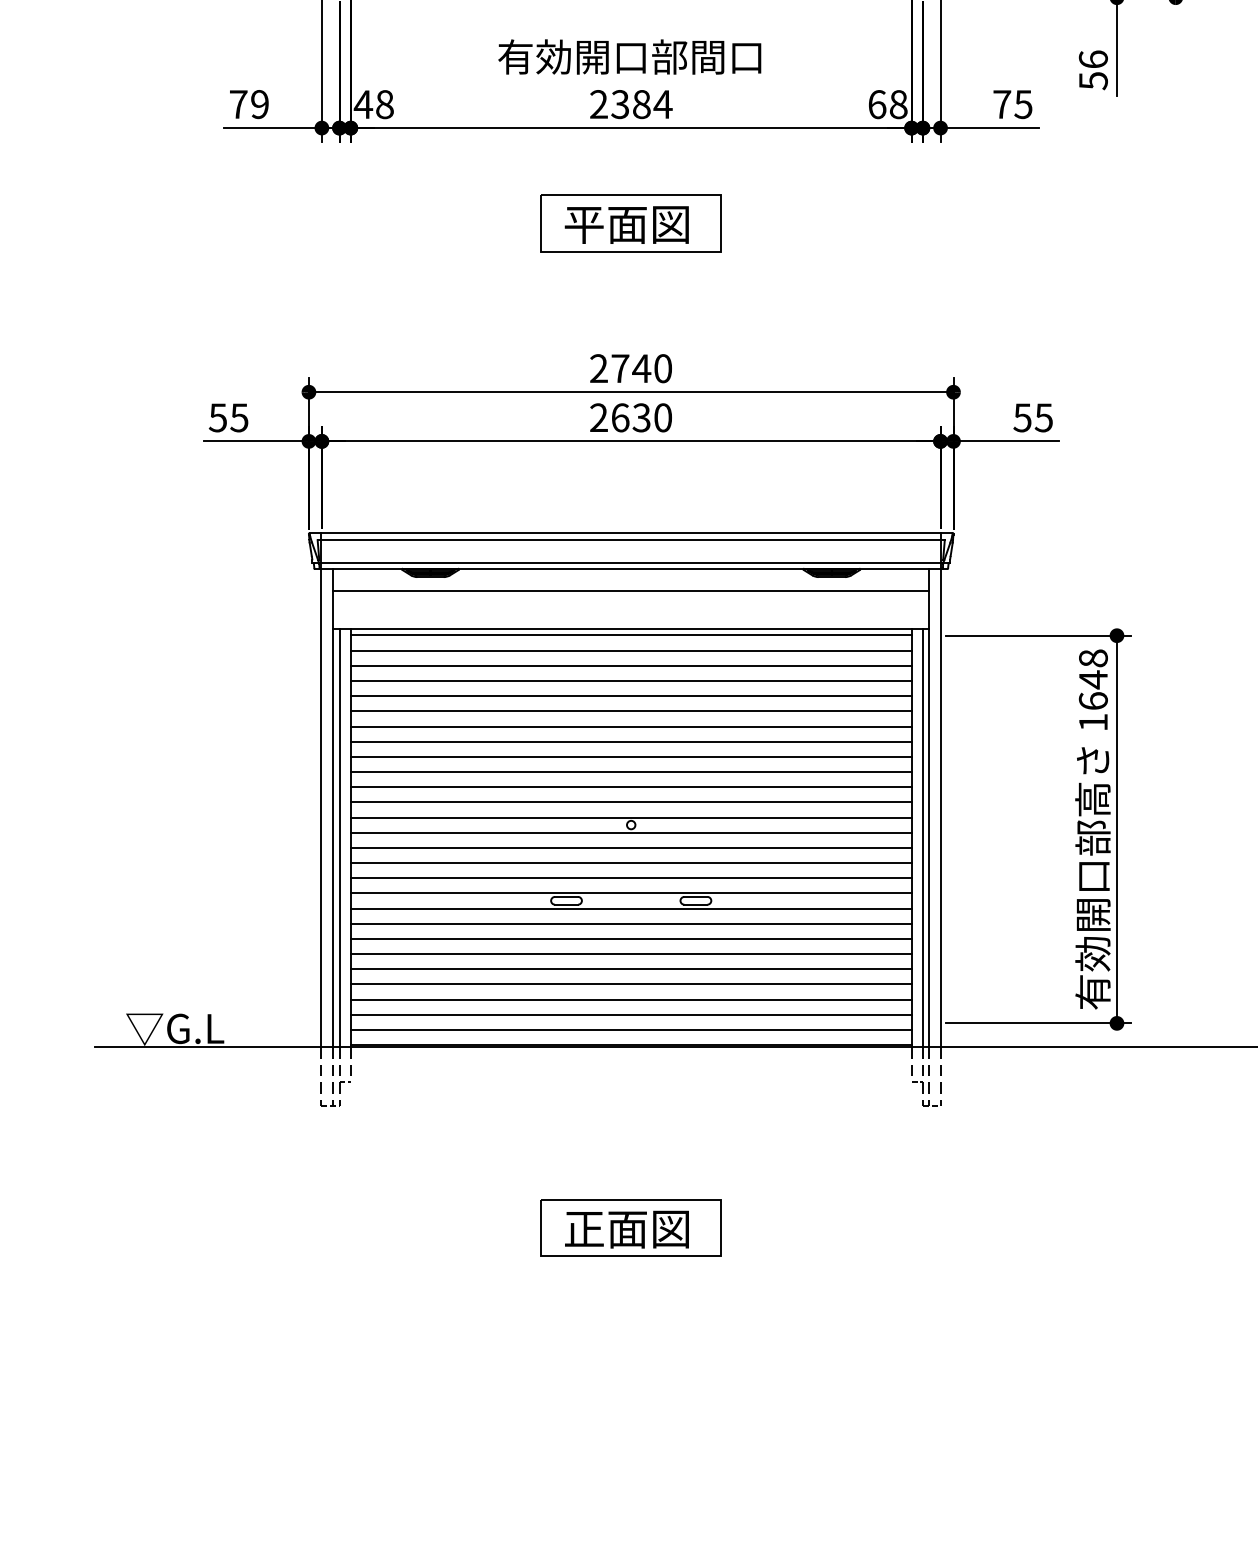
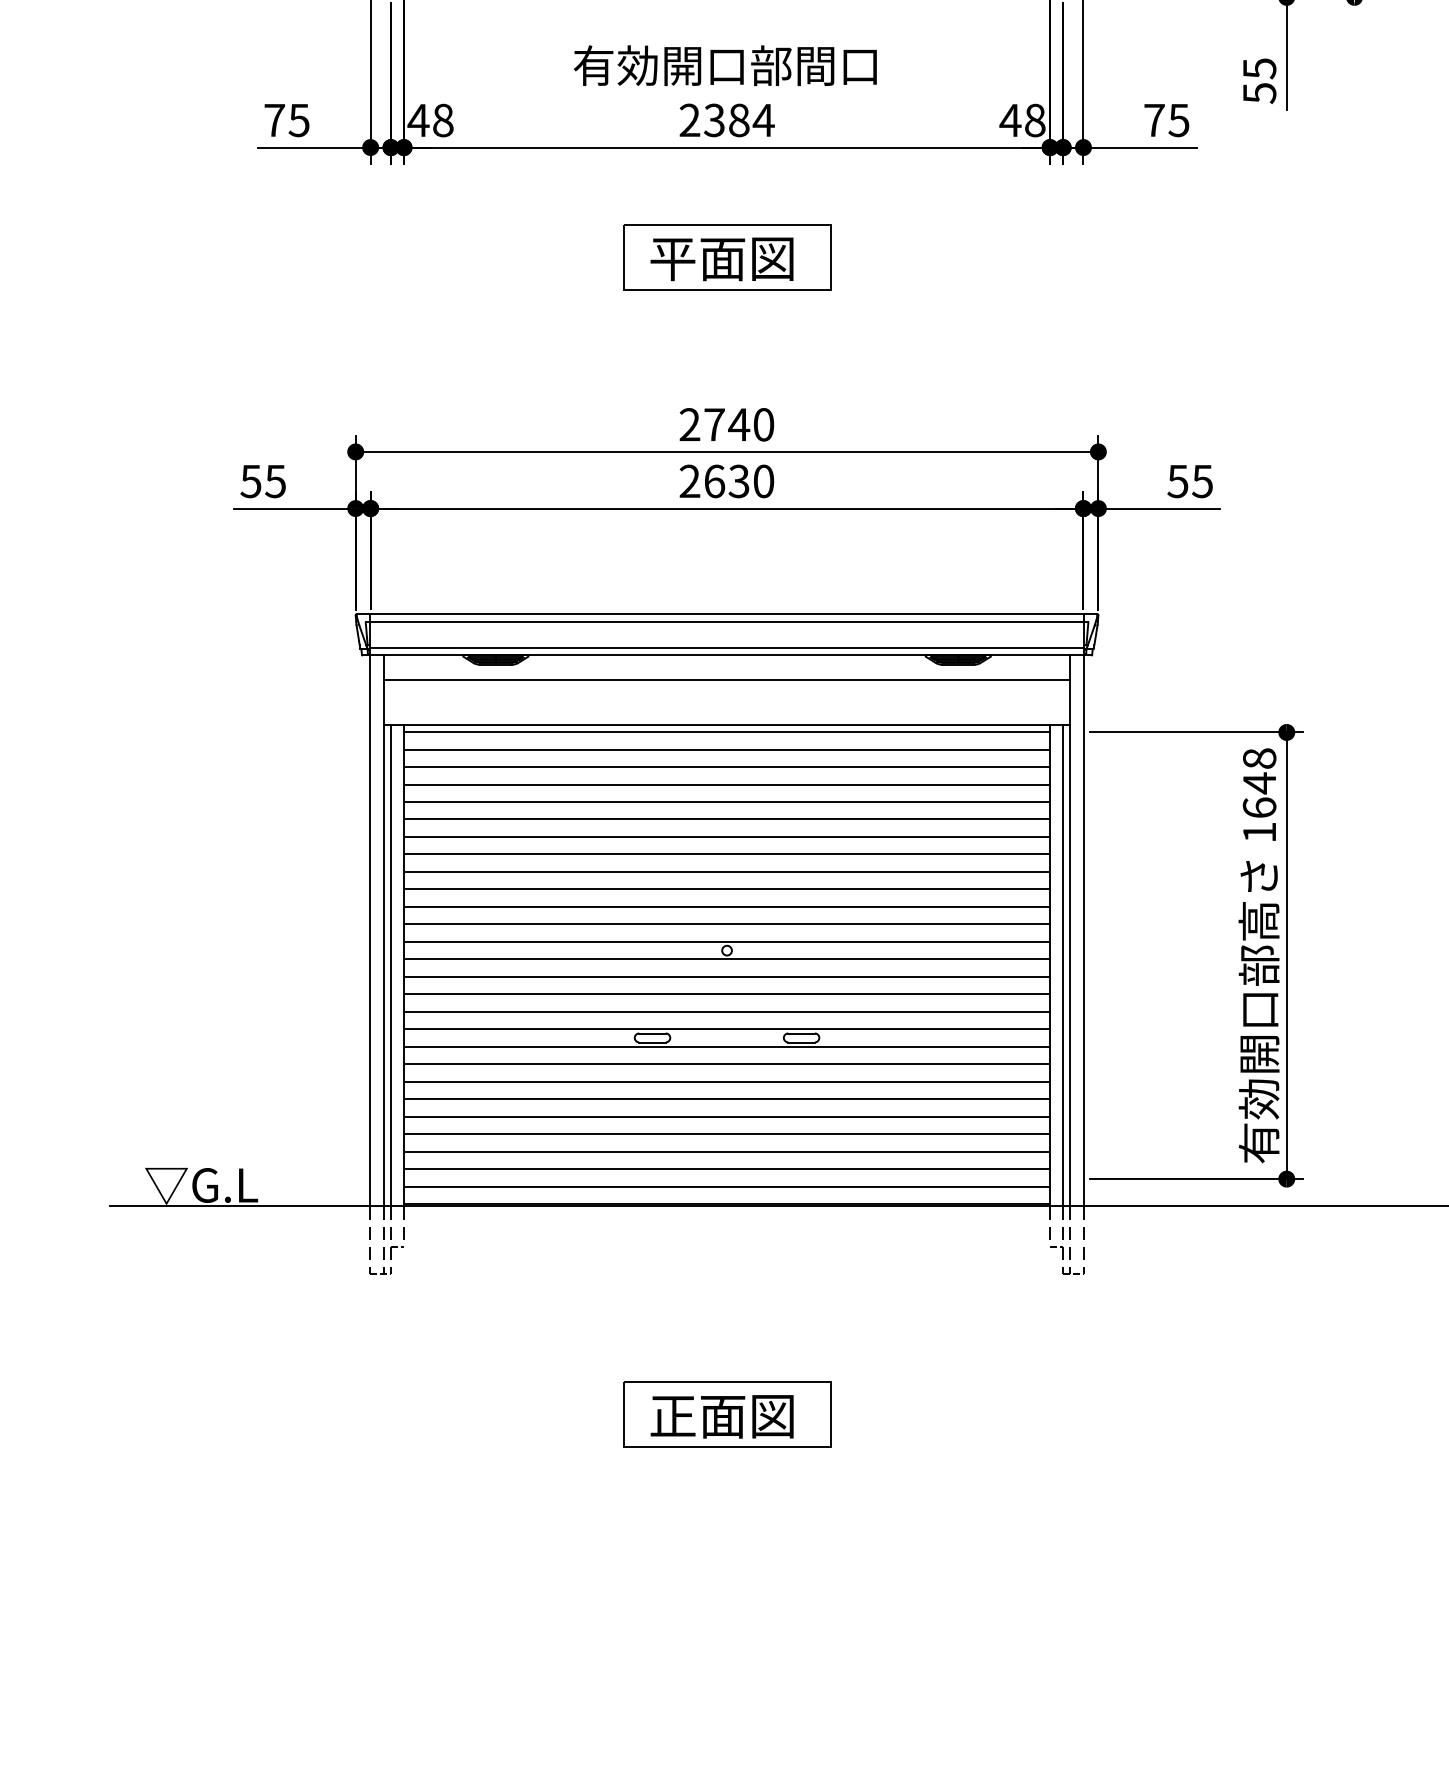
text: (1093, 59) -> (1259, 68), 56 -> 55
text: (259, 104) -> (298, 120), 79 -> 75
text: (877, 104) -> (1010, 120), 68 -> 48

